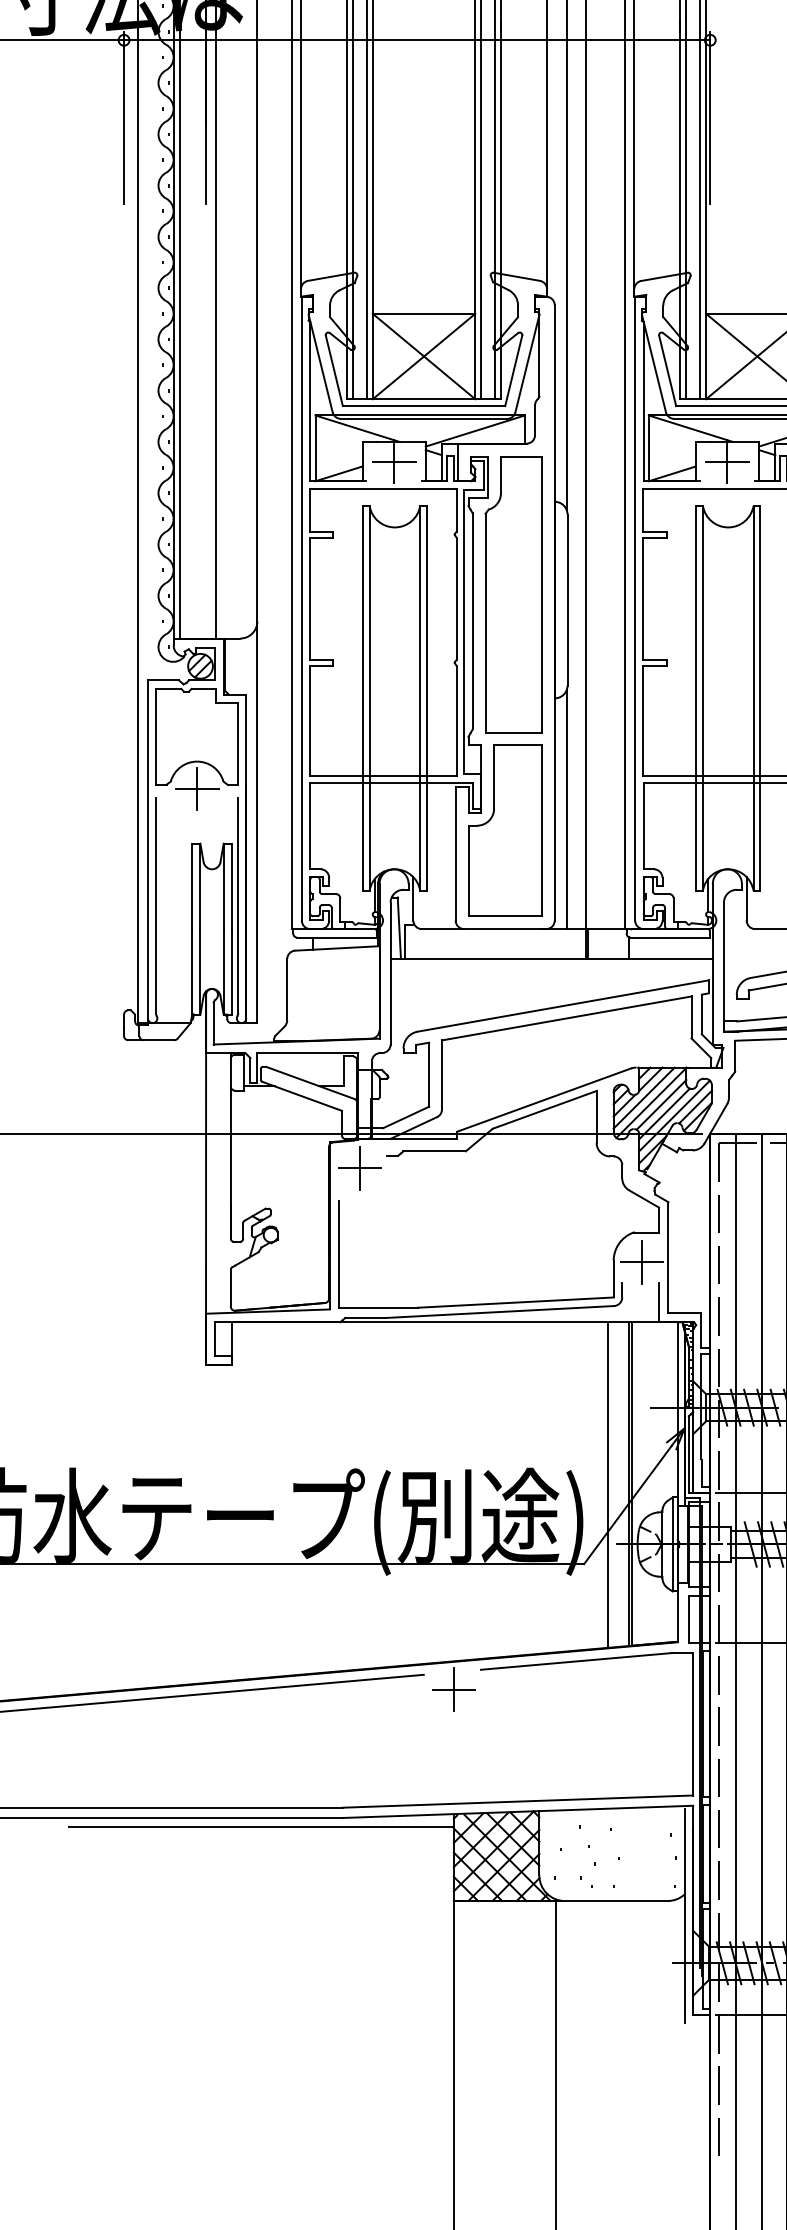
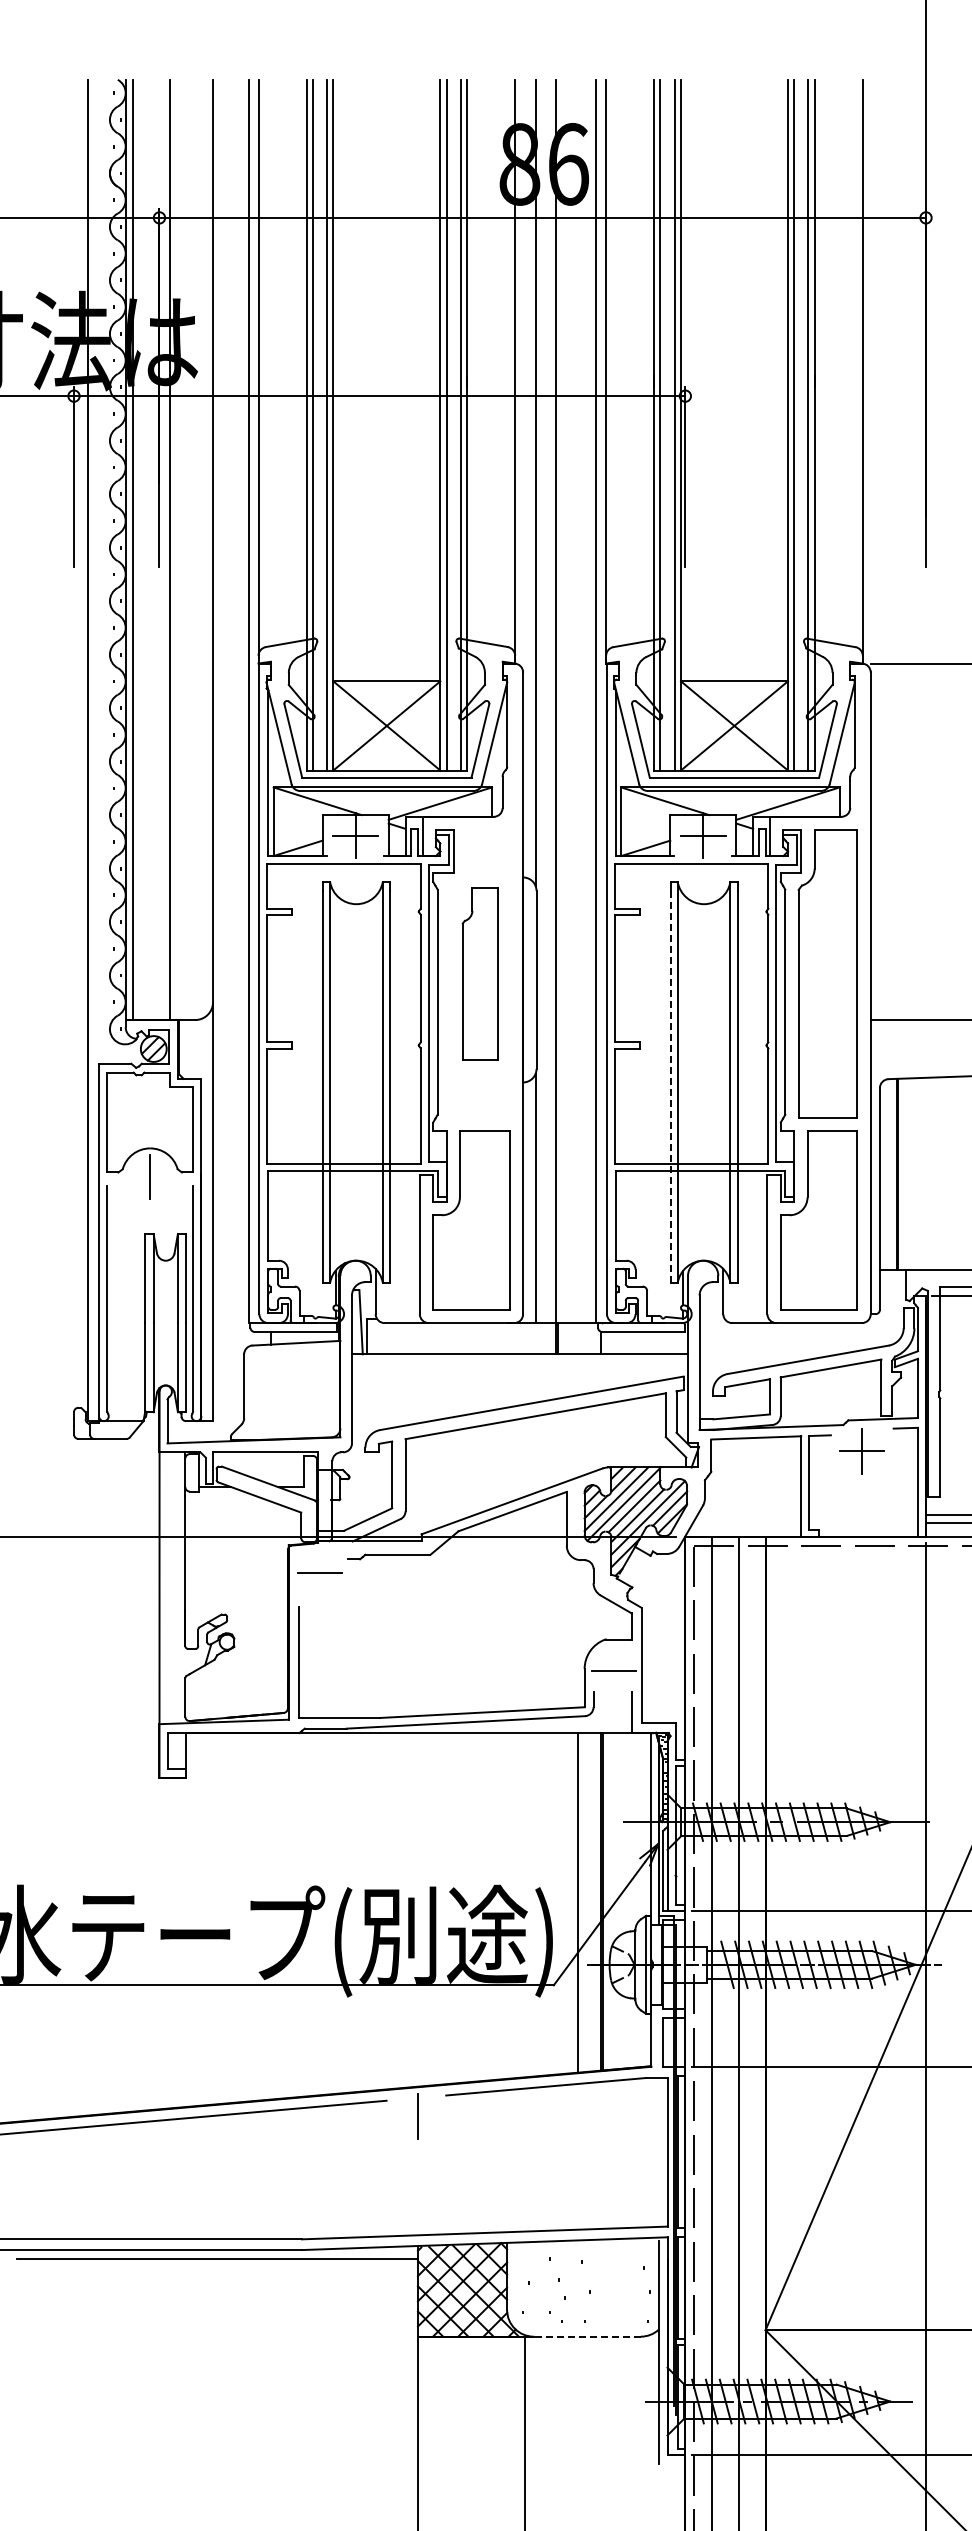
part: (513, 593) -> (480, 973), size x0.6
line: (696, 703) -> (670, 1087), solid -> dashed
line: (196, 788) -> (149, 1176), removed
line: (359, 1168) -> (319, 1572), removed
line: (642, 1262) -> (614, 1670), removed
line: (453, 1689) -> (417, 2116), removed
line: (615, 1900) -> (586, 2336), solid -> dashed

